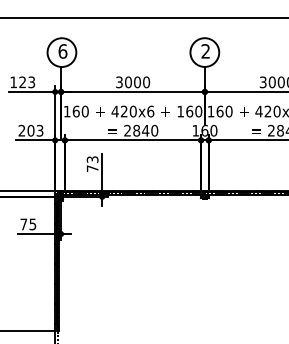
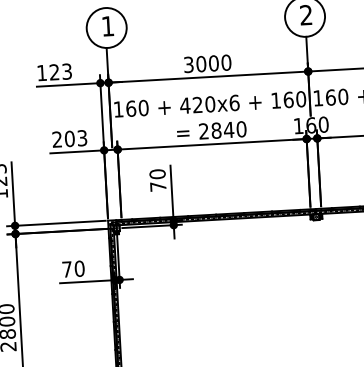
text: (62, 51) -> (107, 26), 6 -> 1
text: (92, 159) -> (157, 174), 73 -> 70
text: (32, 224) -> (79, 268), 75 -> 70

